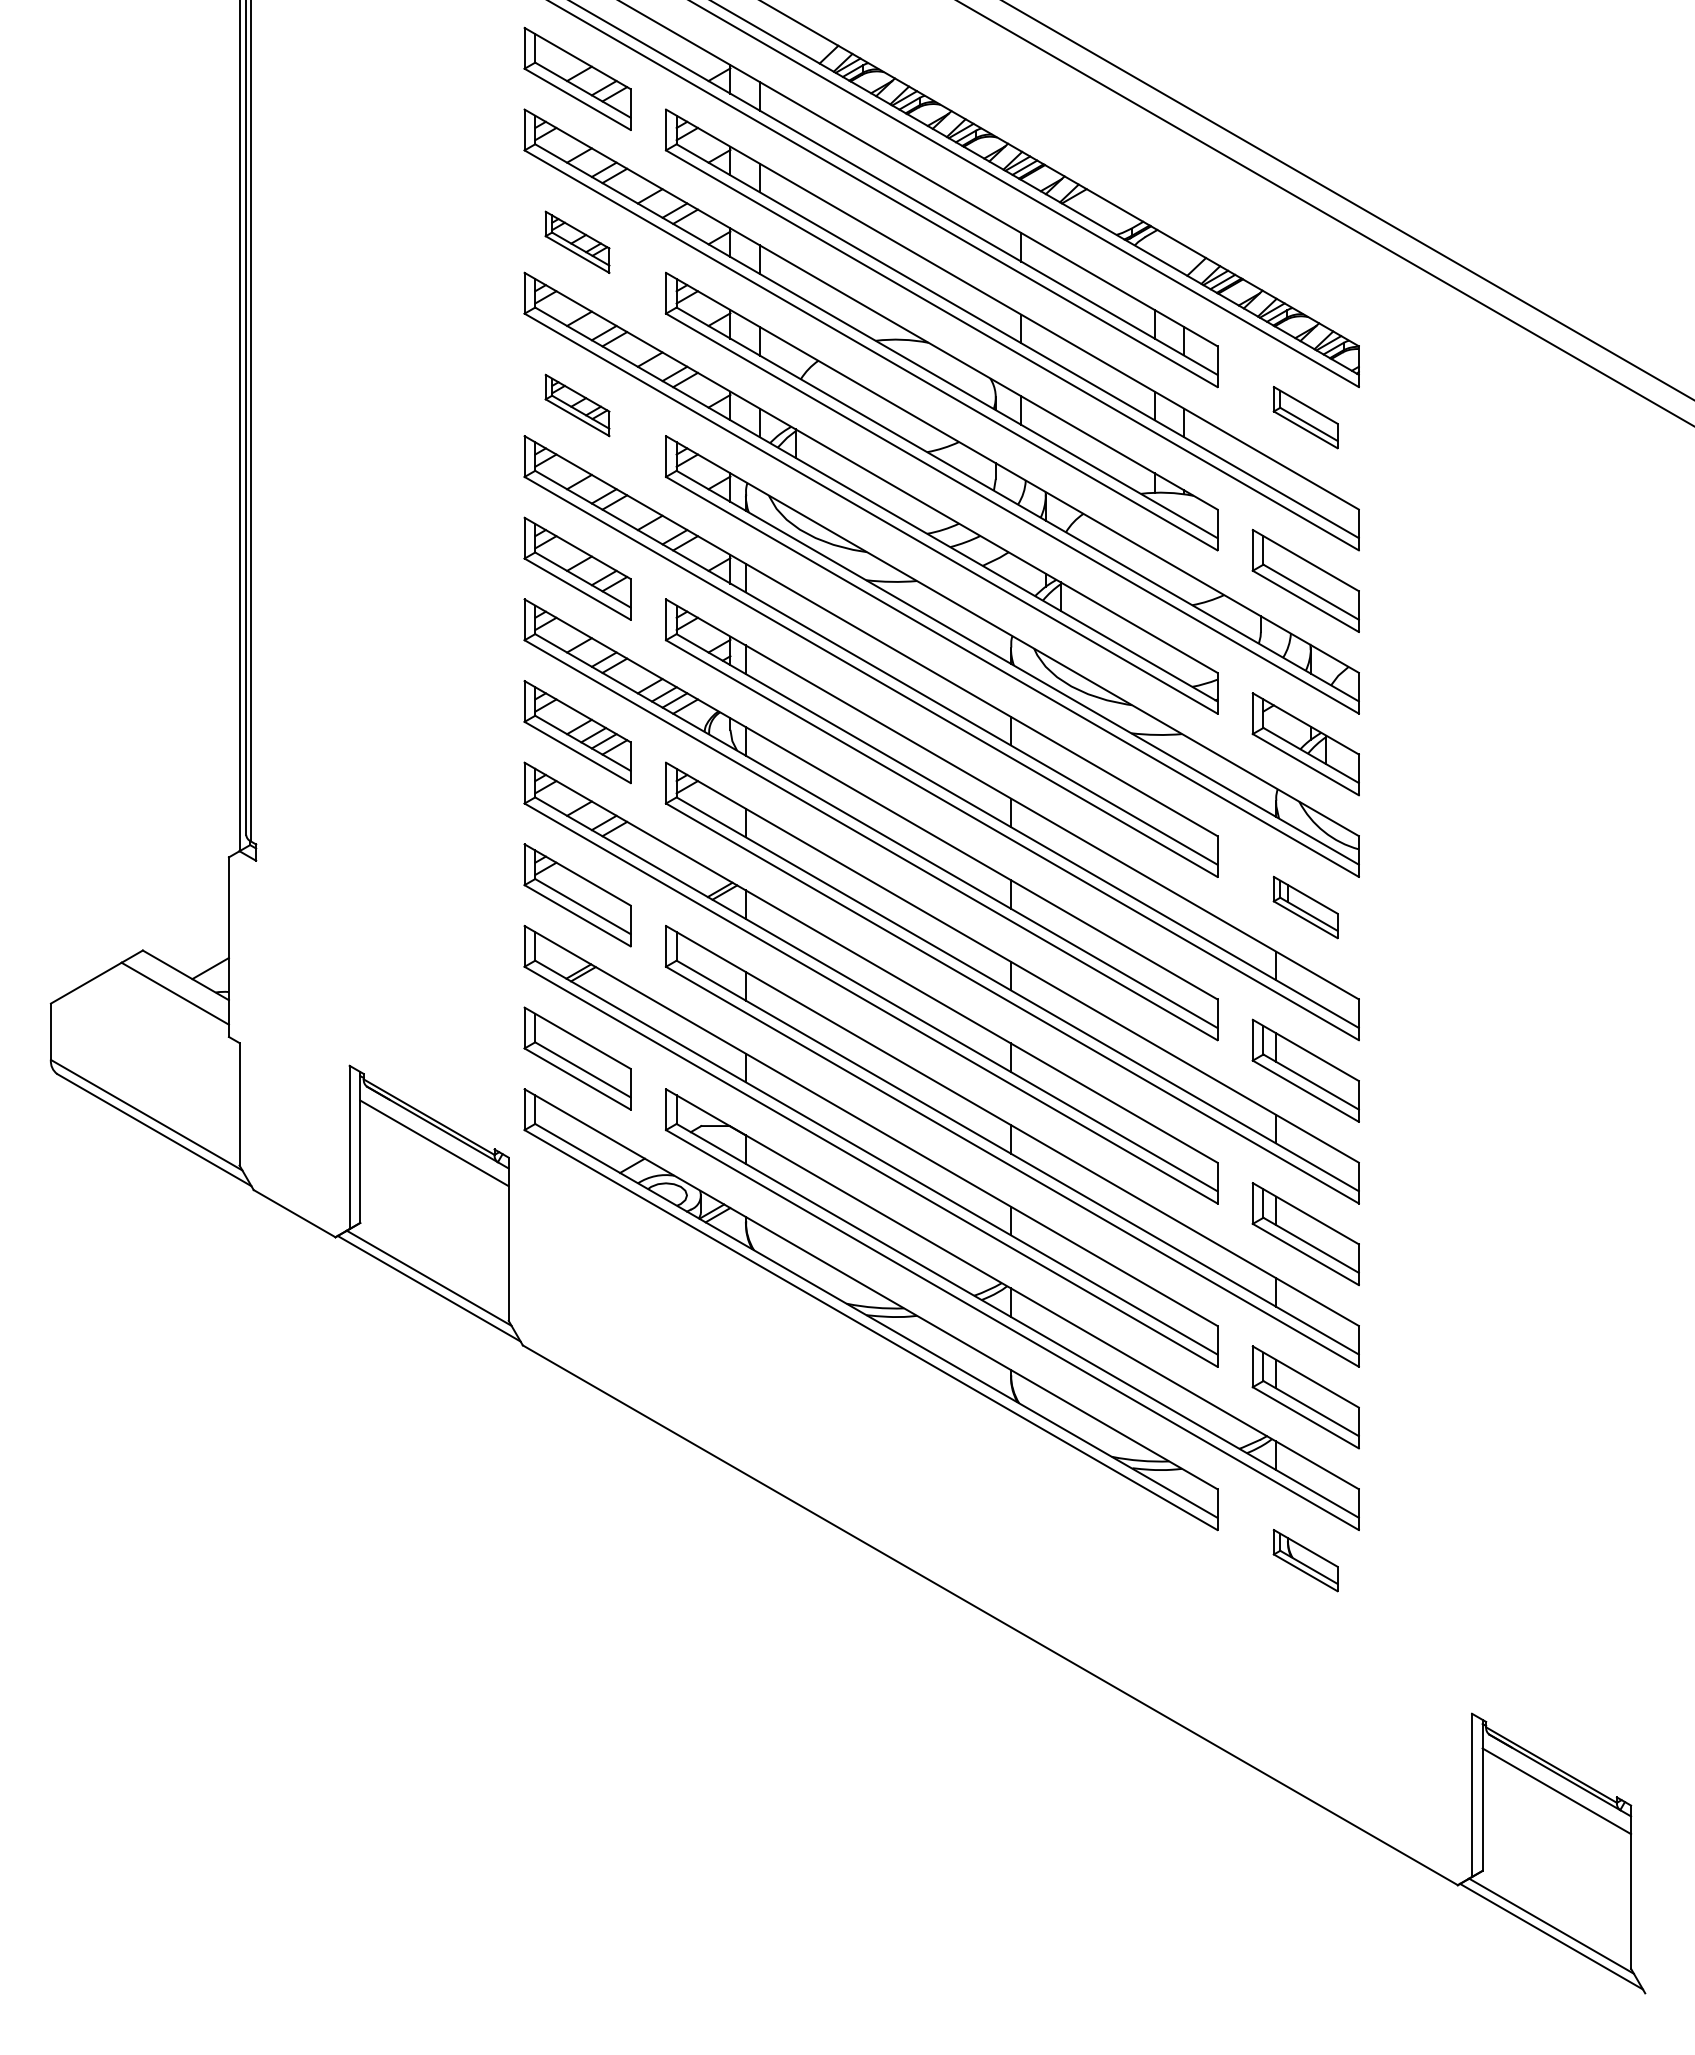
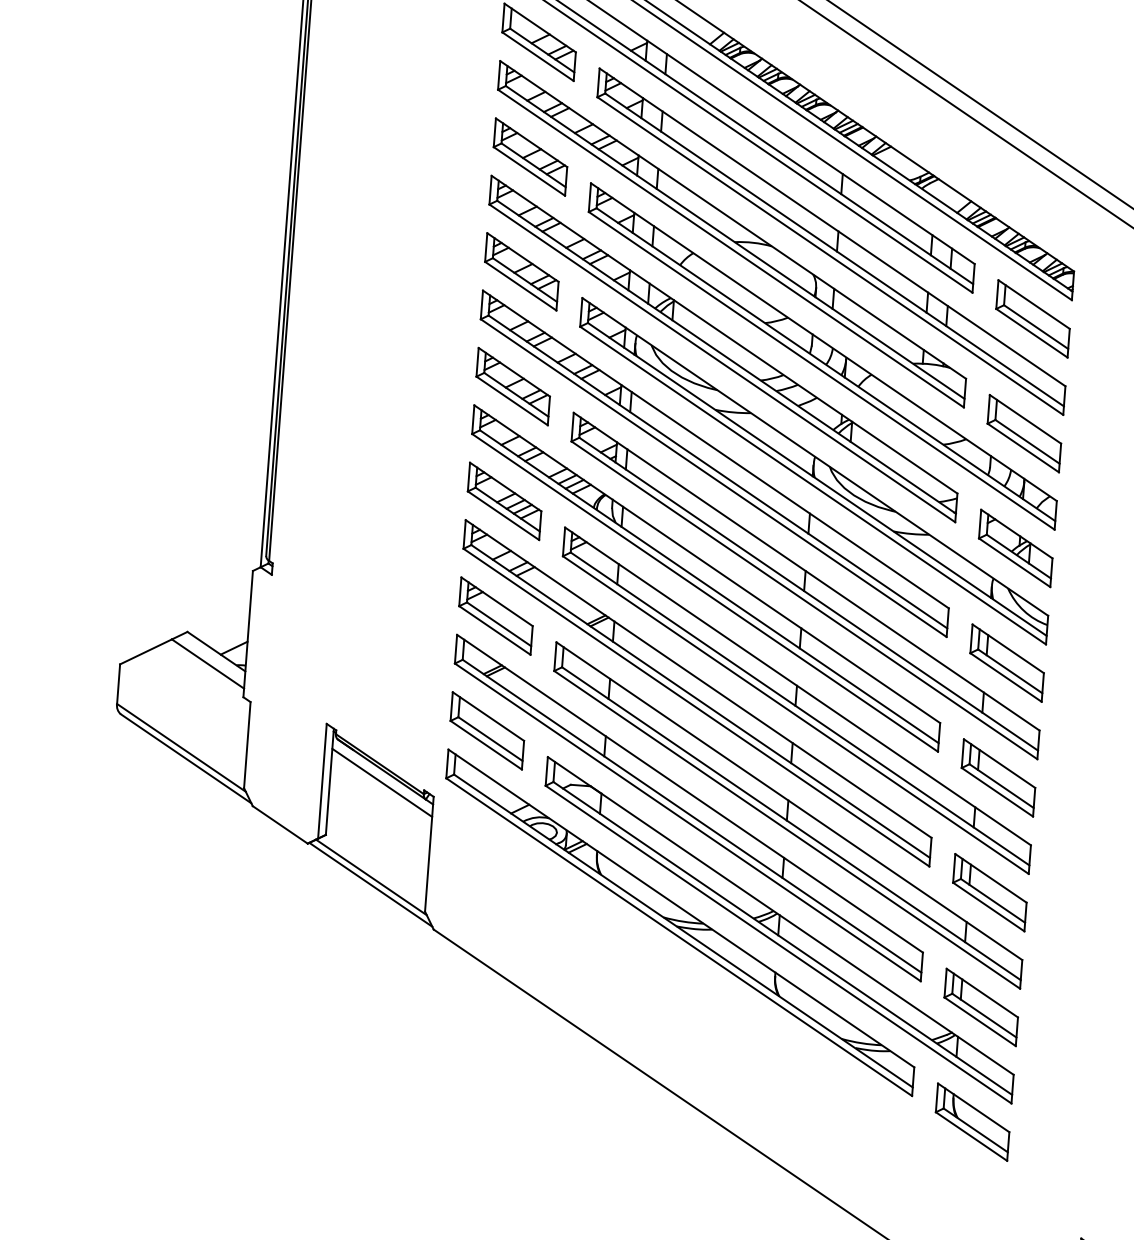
part: (577, 242) -> (530, 157), size x1.67
part: (577, 405) -> (521, 271), size x1.67
part: (1305, 417) -> (1032, 318), size x1.67
part: (1305, 907) -> (1006, 663), size x1.67
part: (1305, 1560) -> (972, 1122), size x1.67

